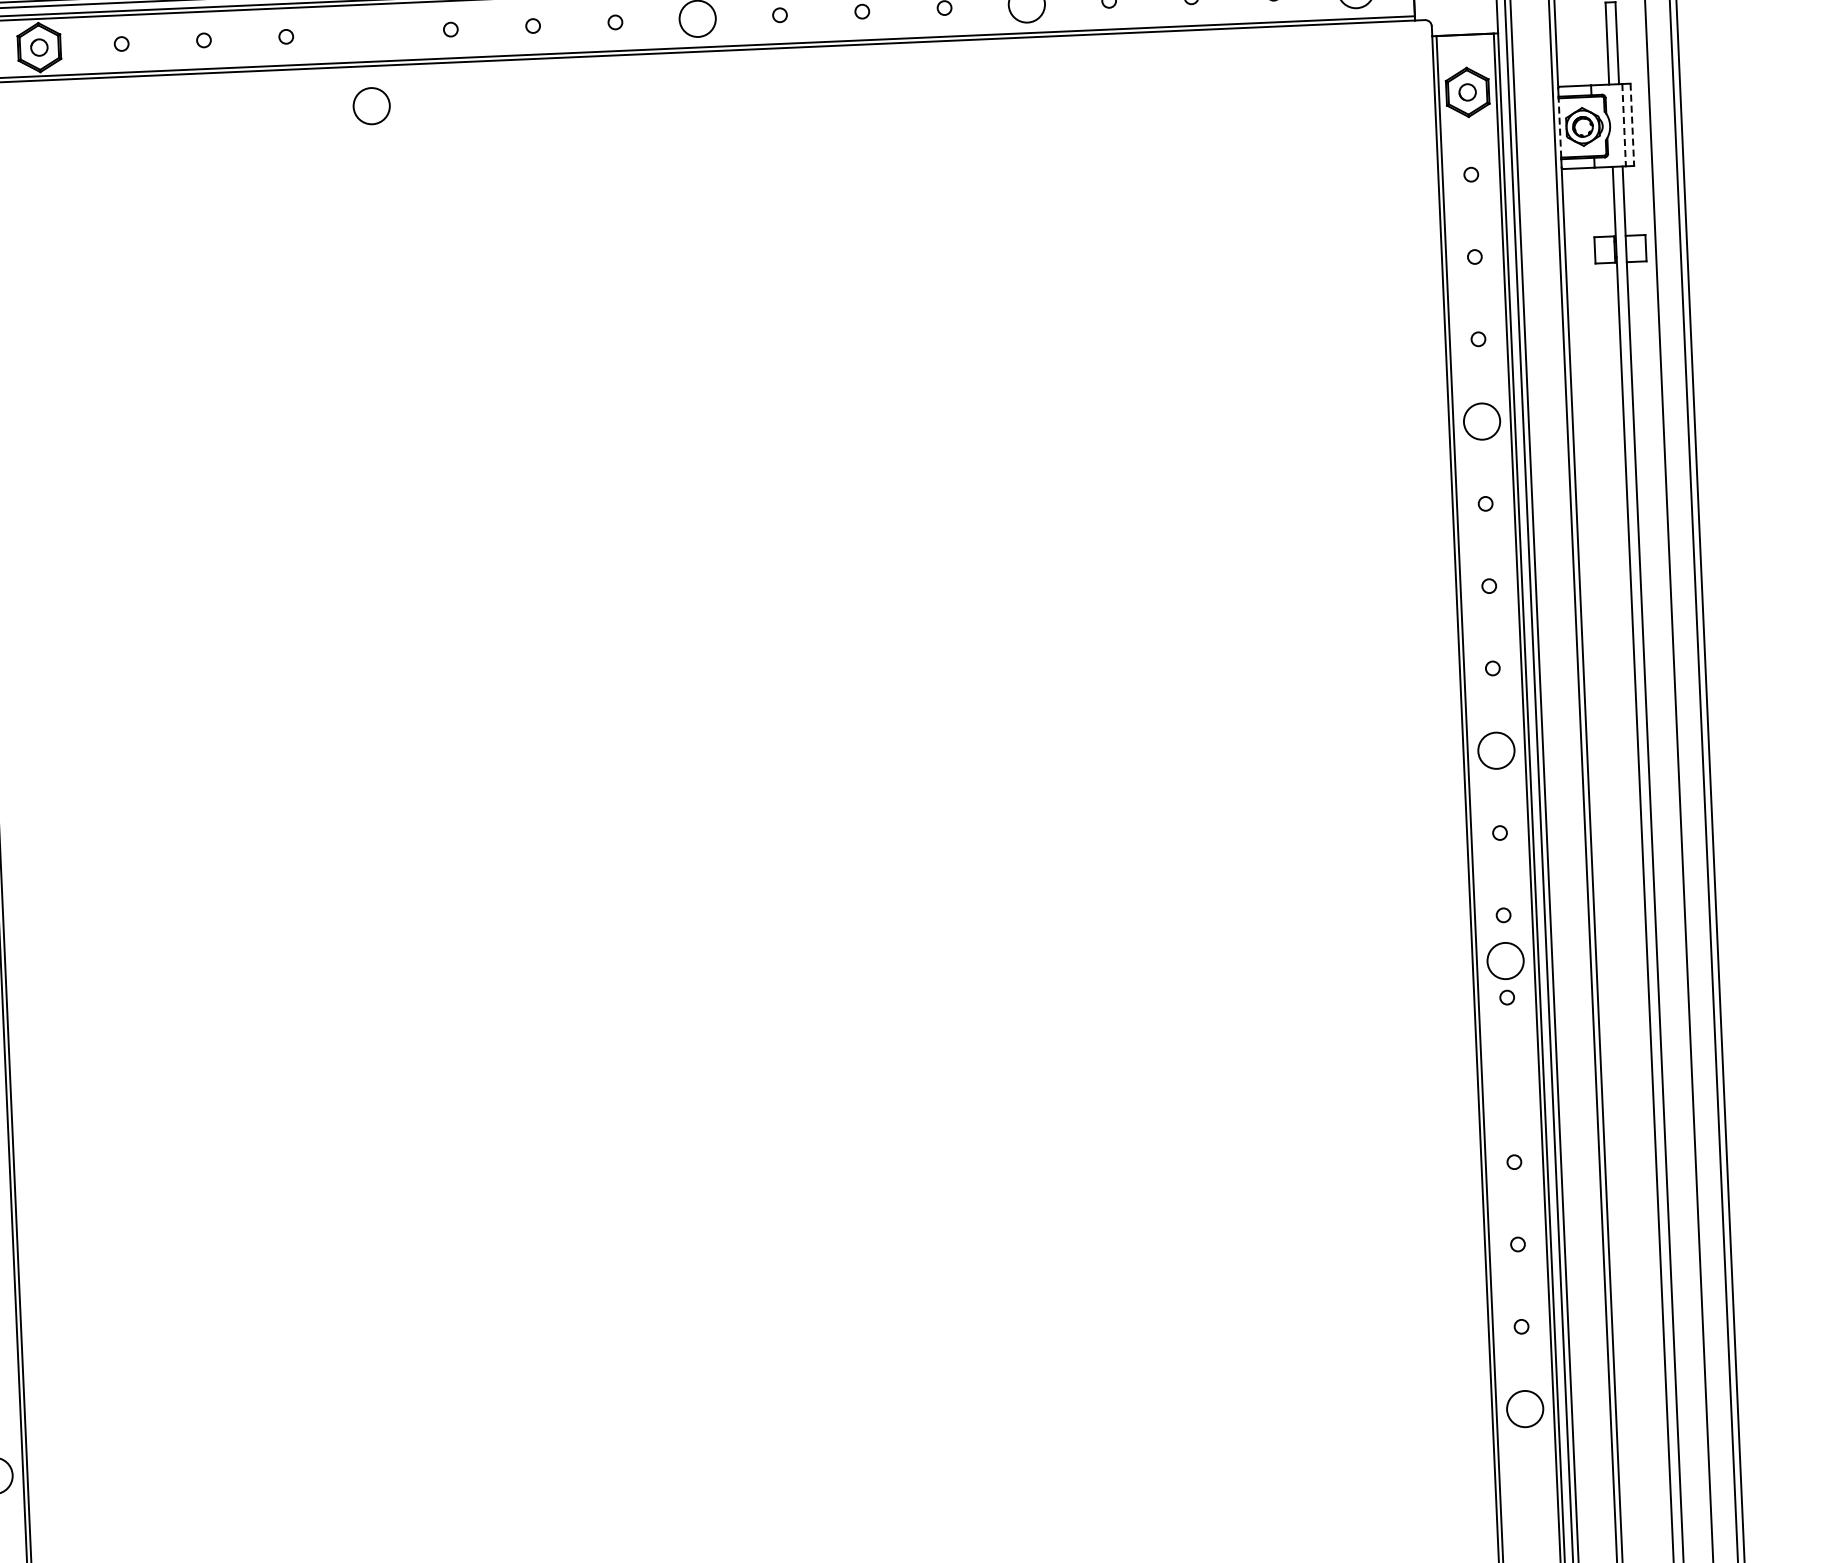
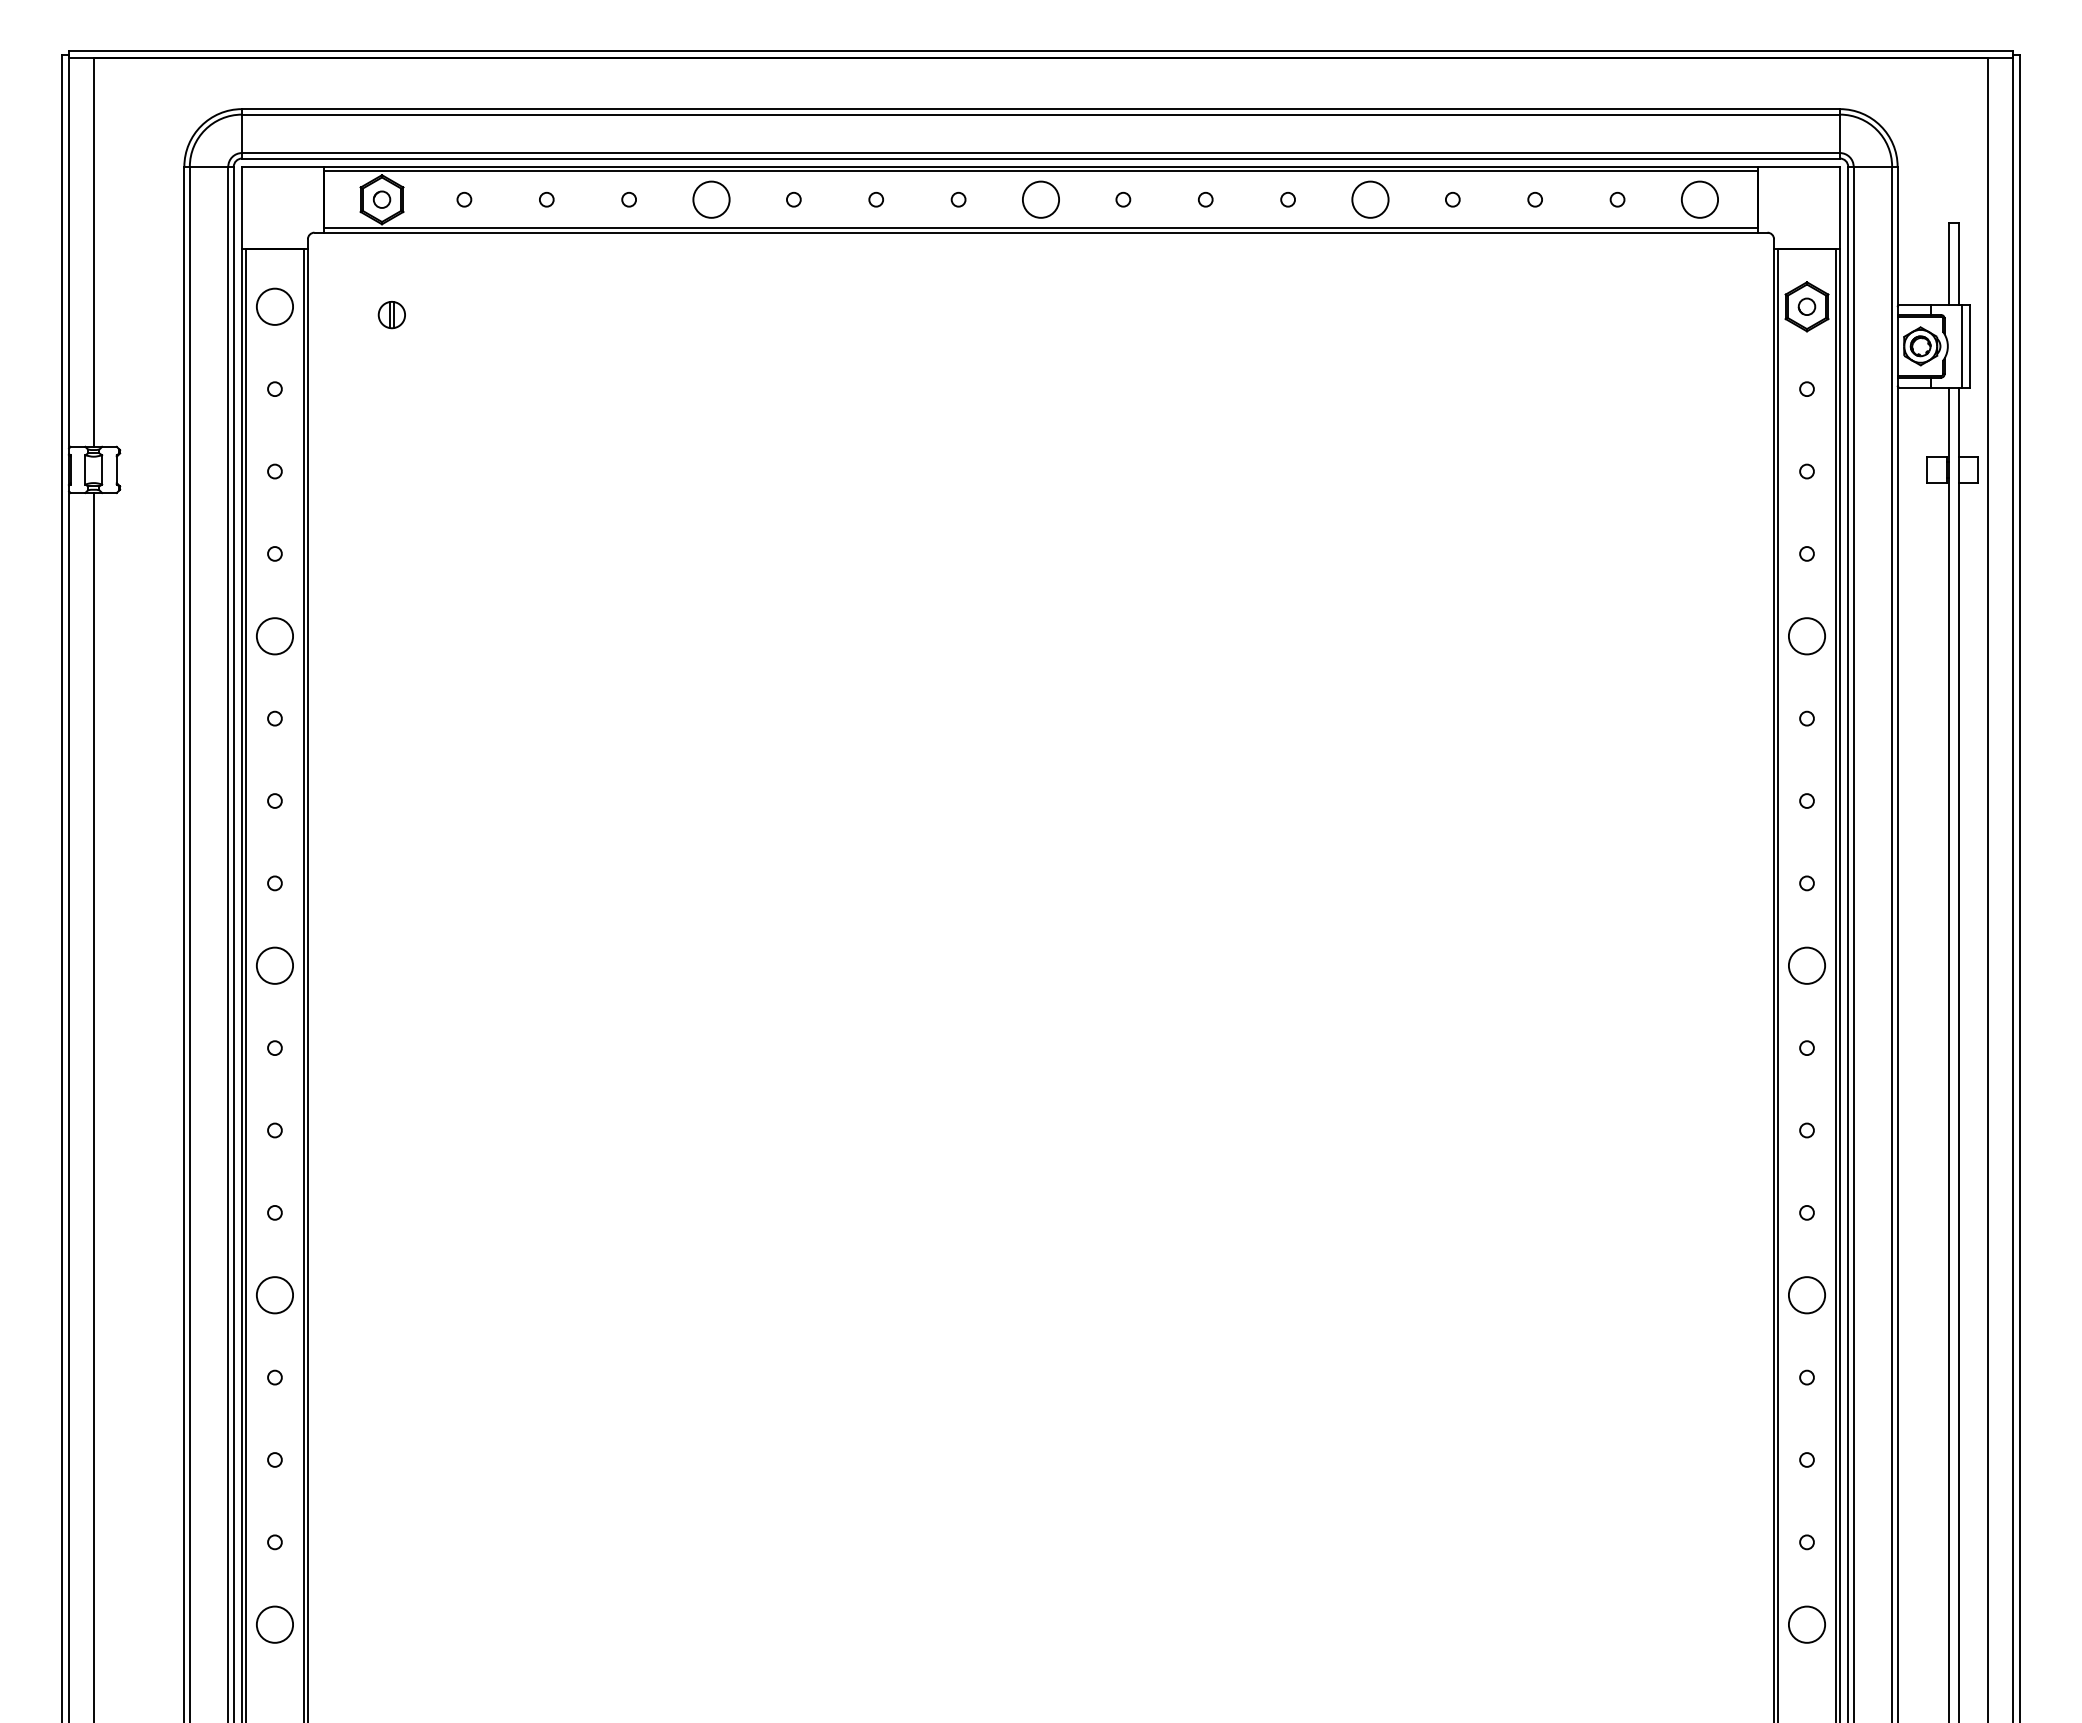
circle: (371, 105) -> (711, 199), moved
line: (1632, 124) -> (1970, 346), dashed -> solid
line: (1623, 125) -> (1961, 346), dashed -> solid
line: (1559, 128) -> (1897, 346), dashed -> solid
part: (53, 162) -> (391, 315), added
circle: (1505, 961) -> (1806, 1295), moved

